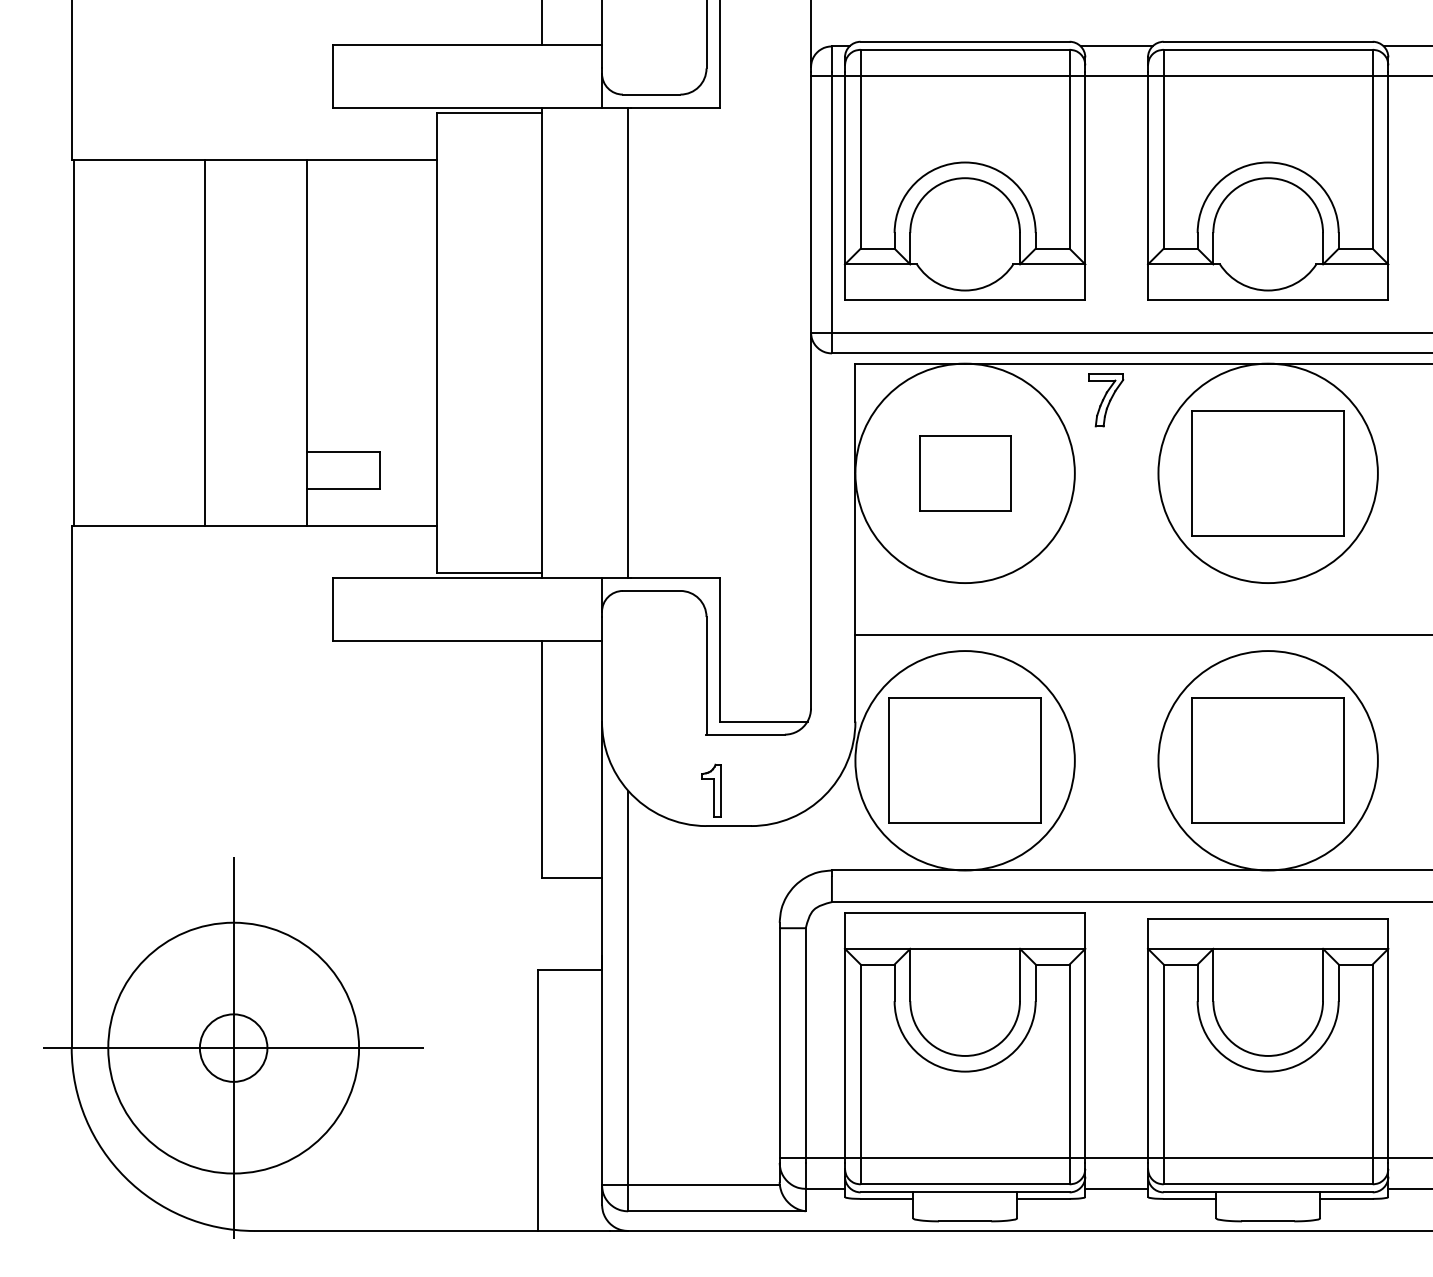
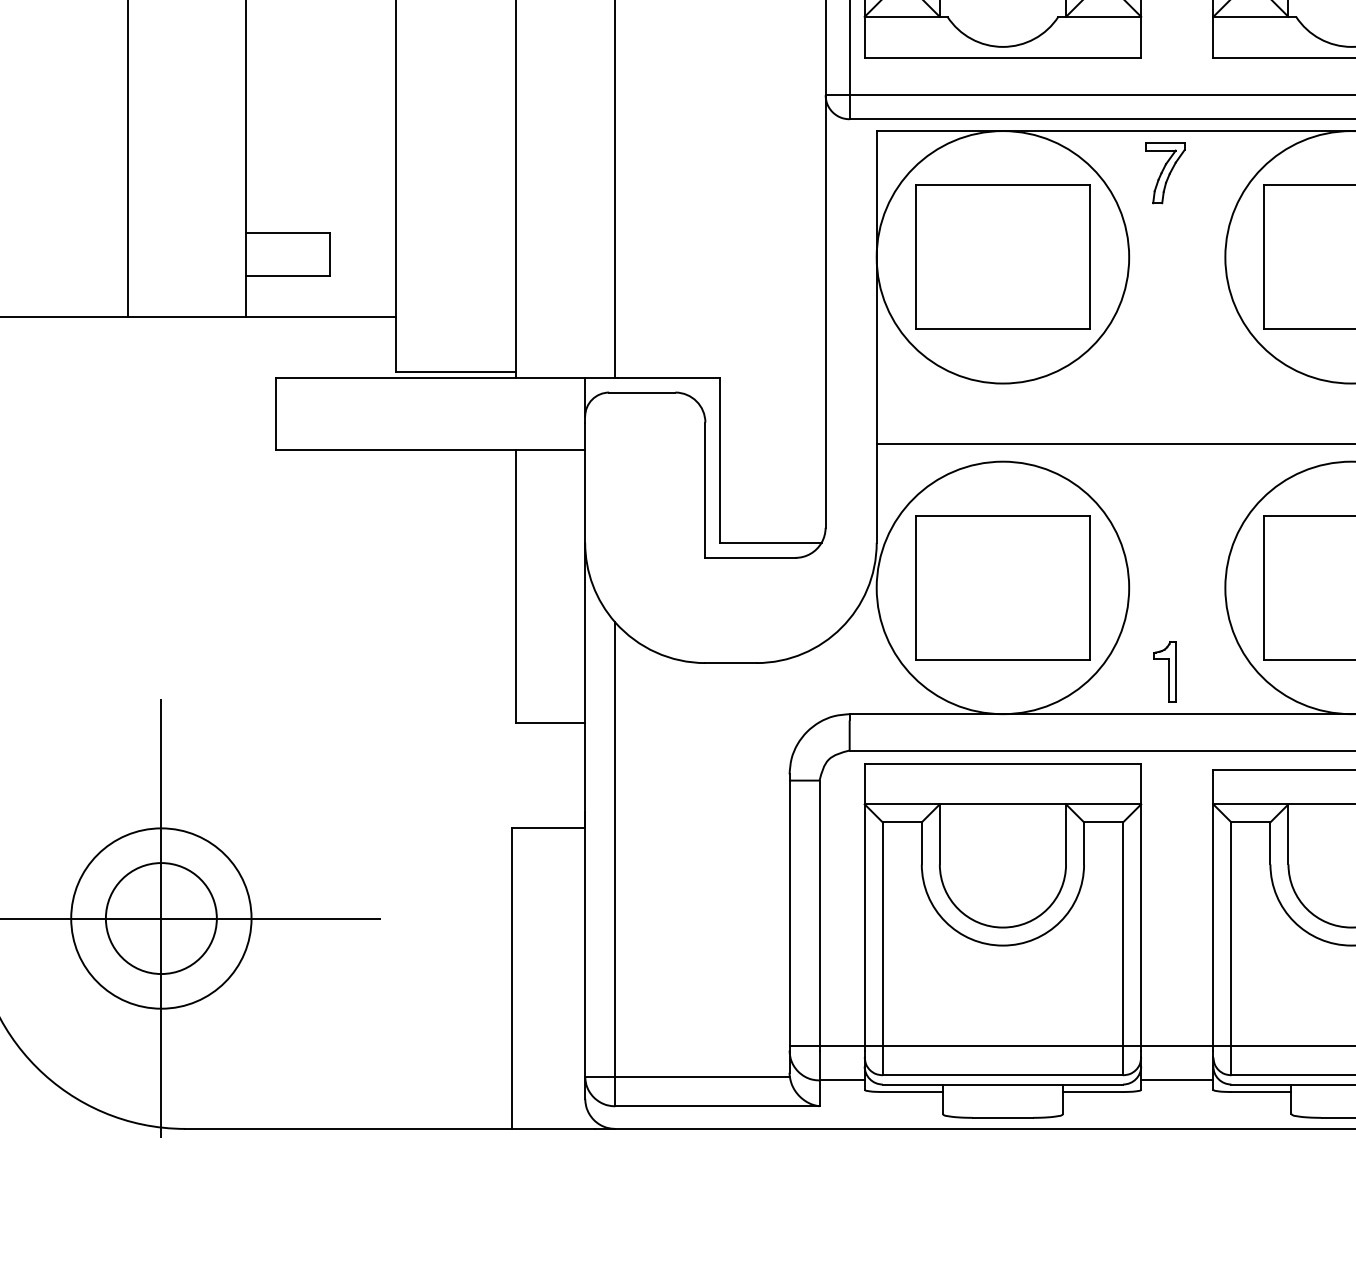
part: (964, 473) -> (1002, 257), size x1.67
part: (711, 790) -> (1165, 671), moved
circle: (233, 1047) -> (161, 917), size x0.62
circle: (233, 1047) -> (161, 917), size x1.43

